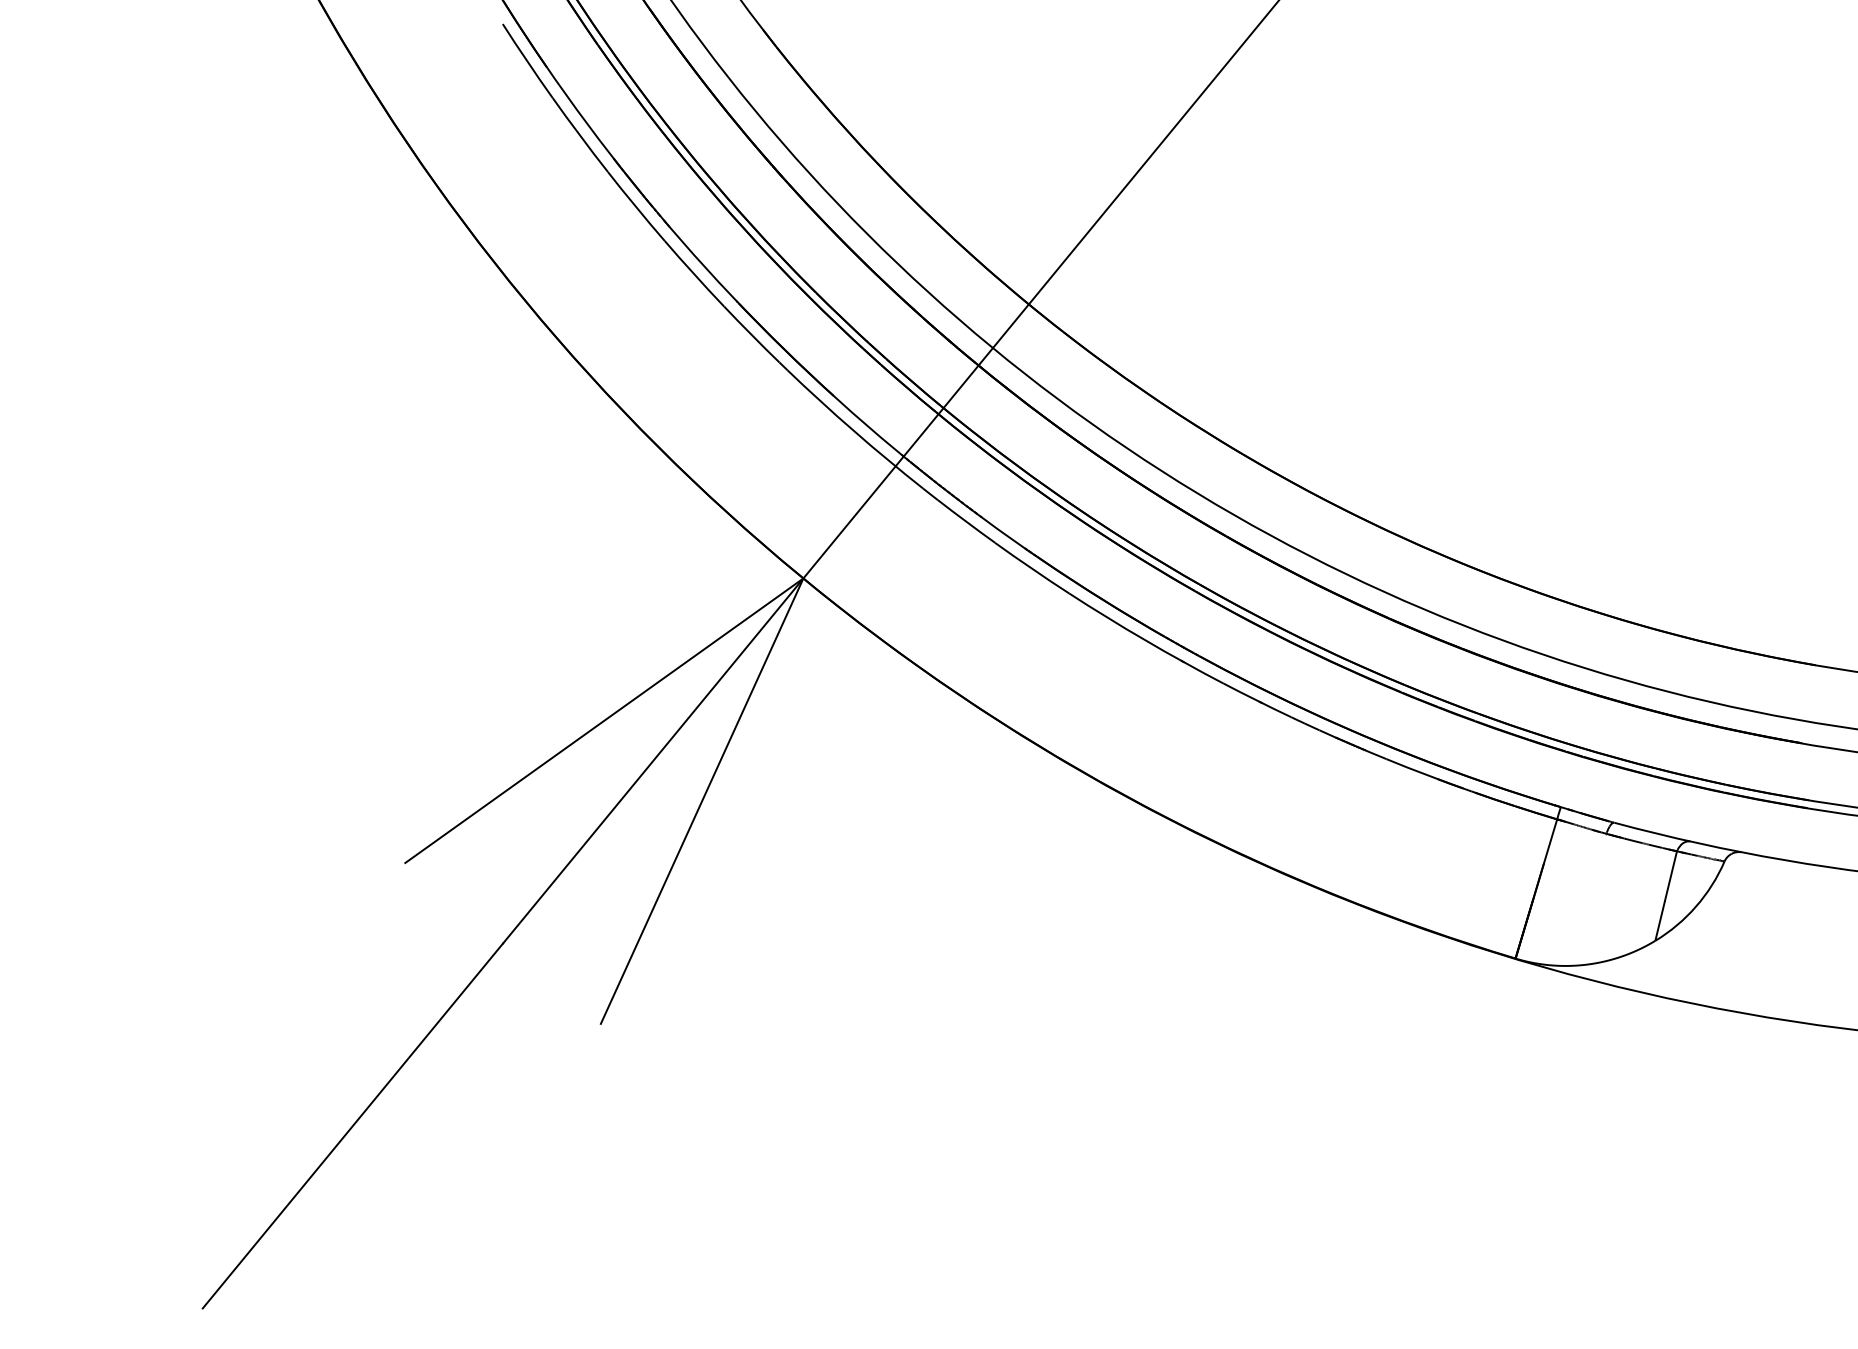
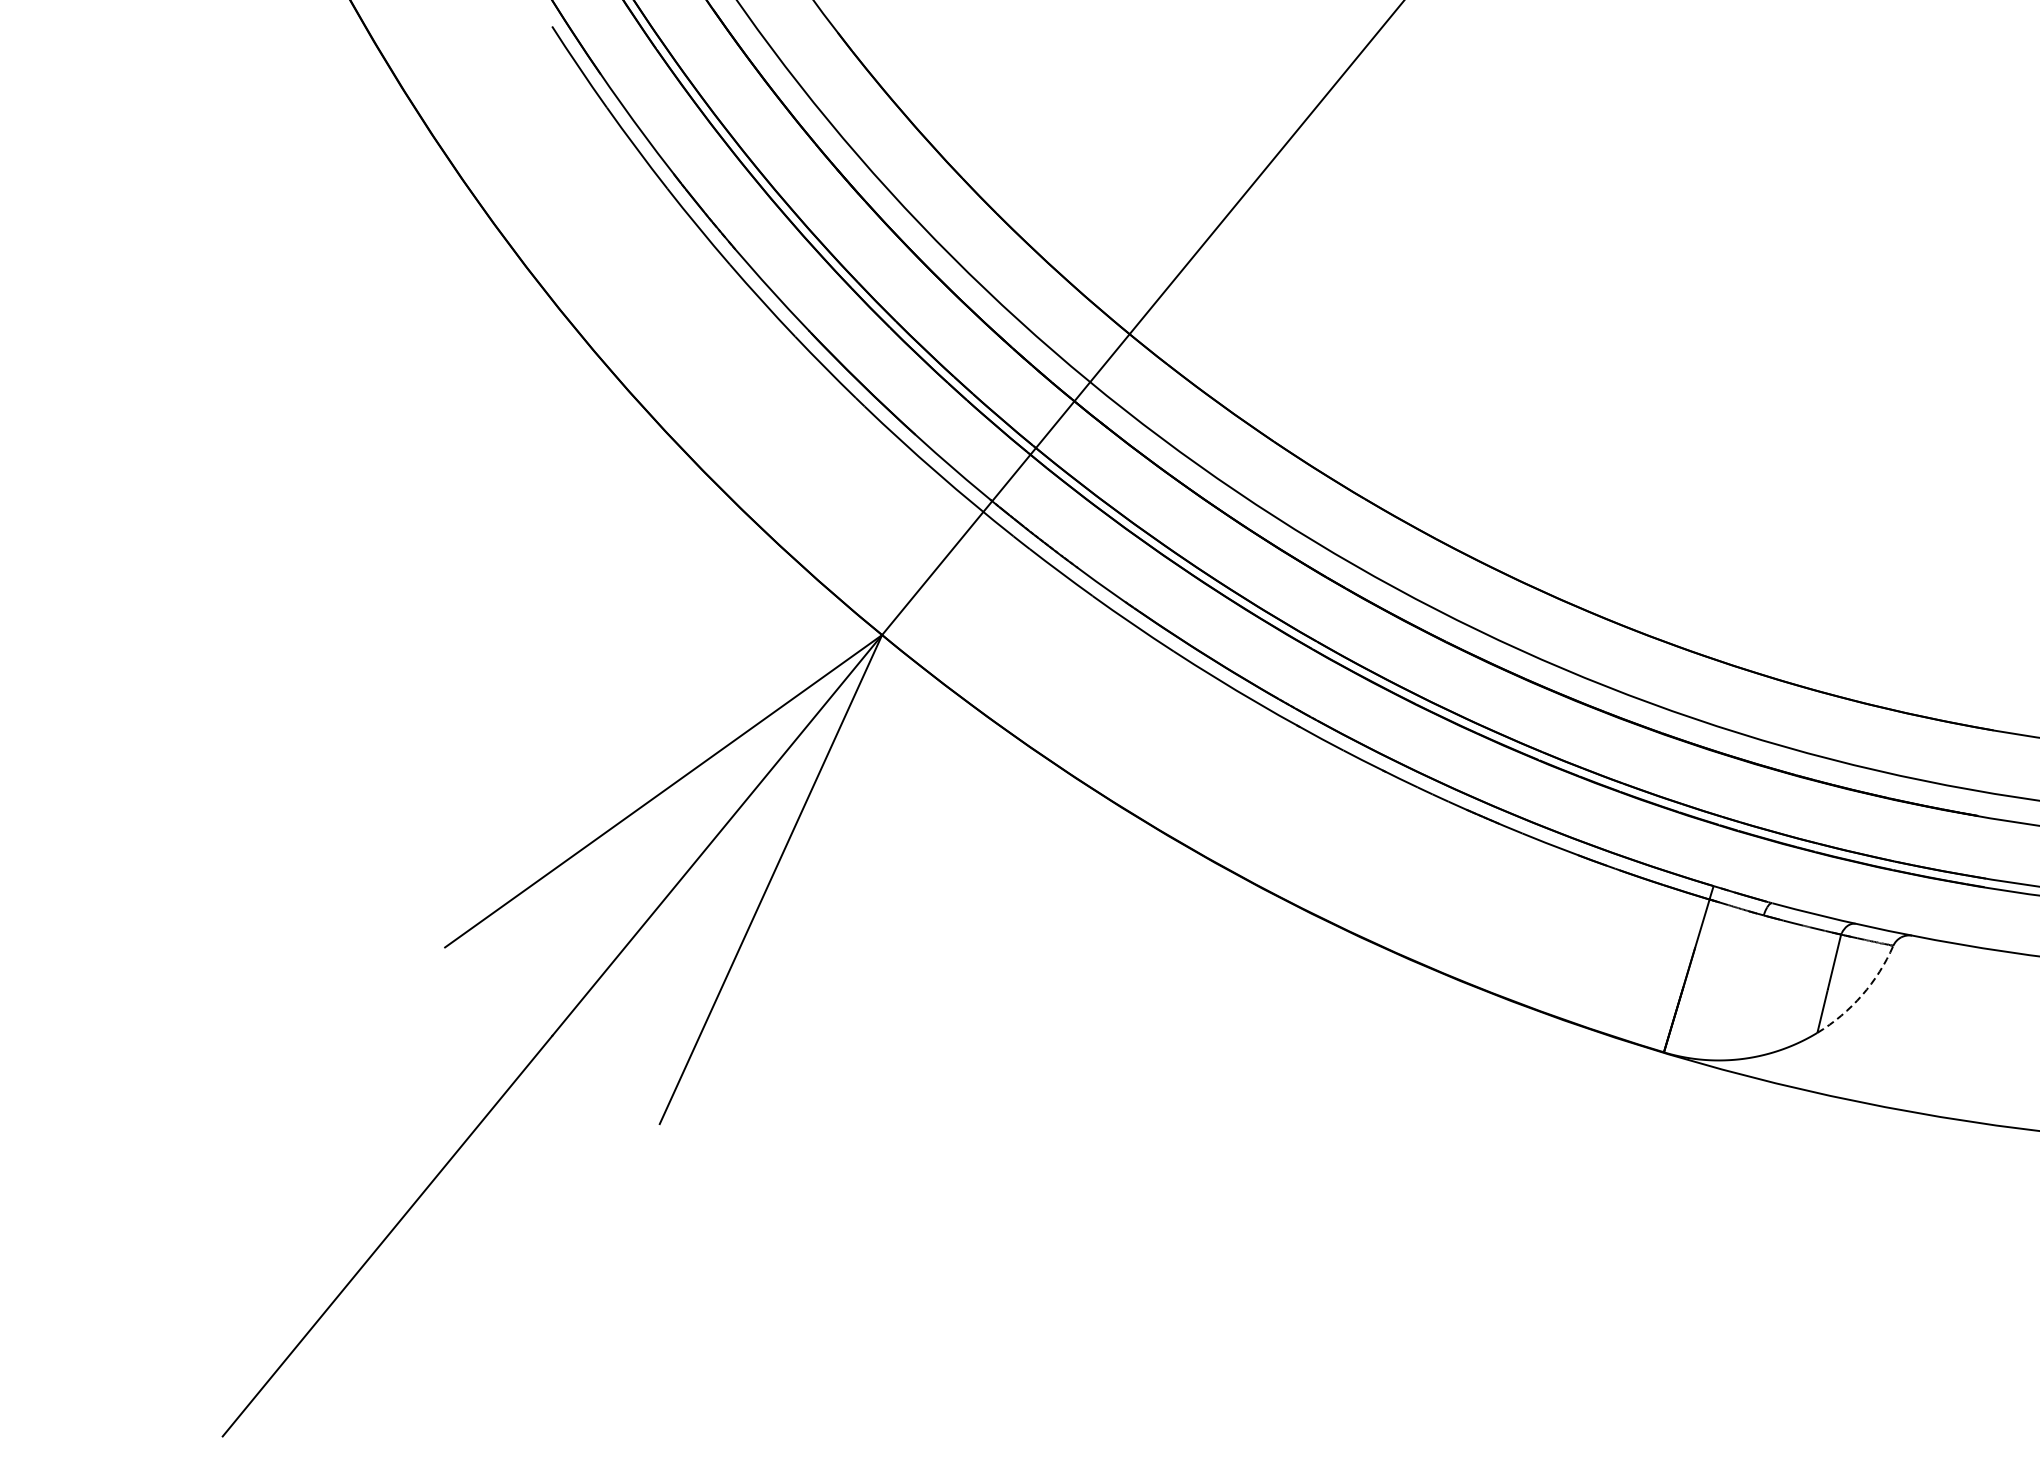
arc: (1696, 906) -> (1862, 995), solid -> dashed

